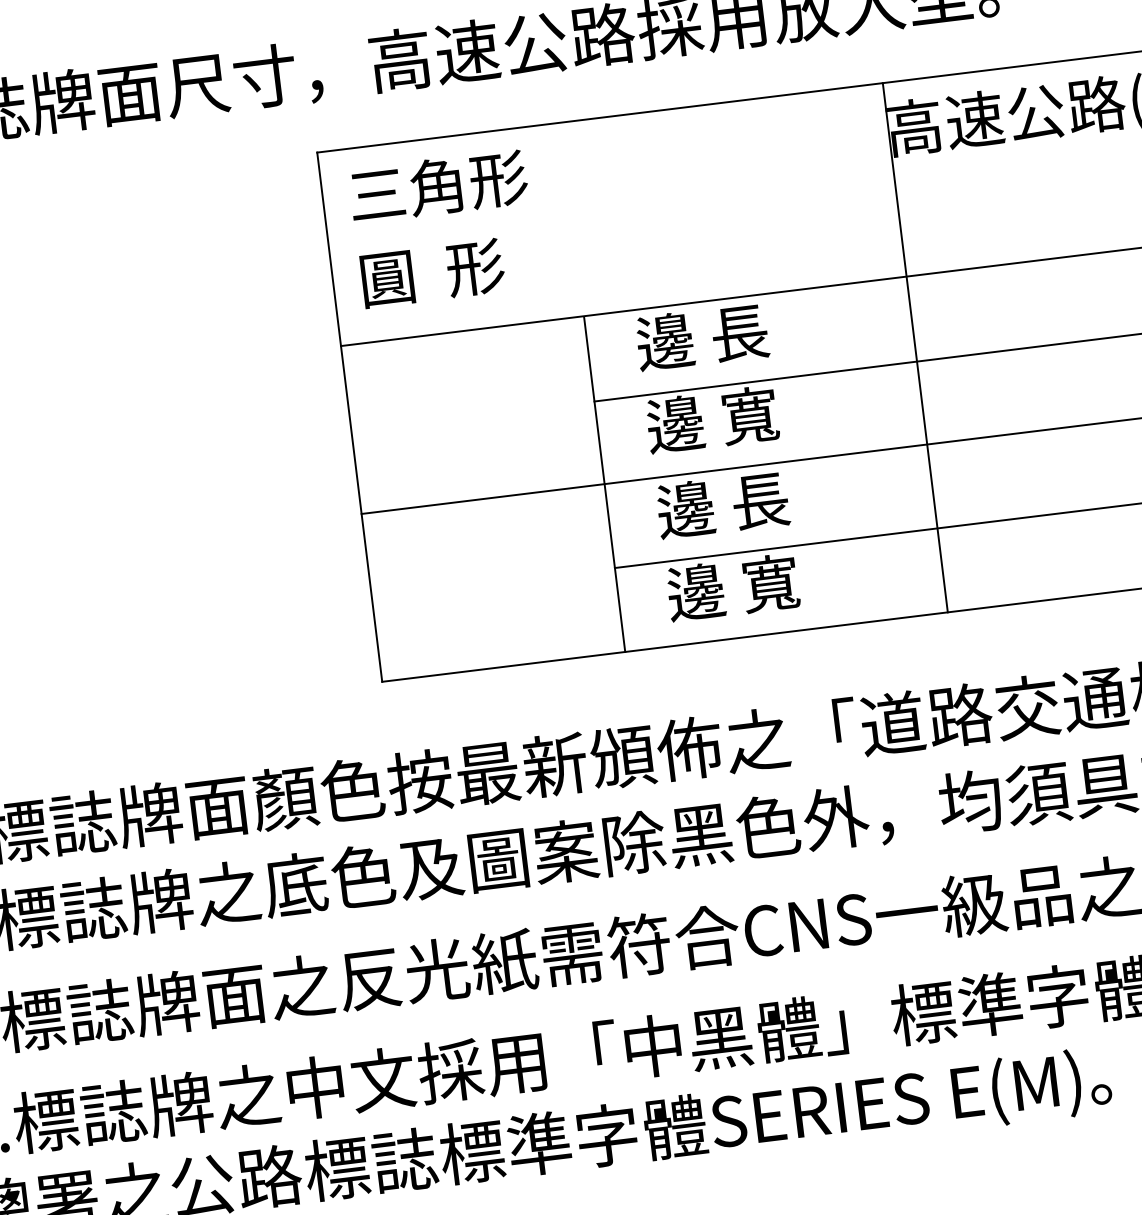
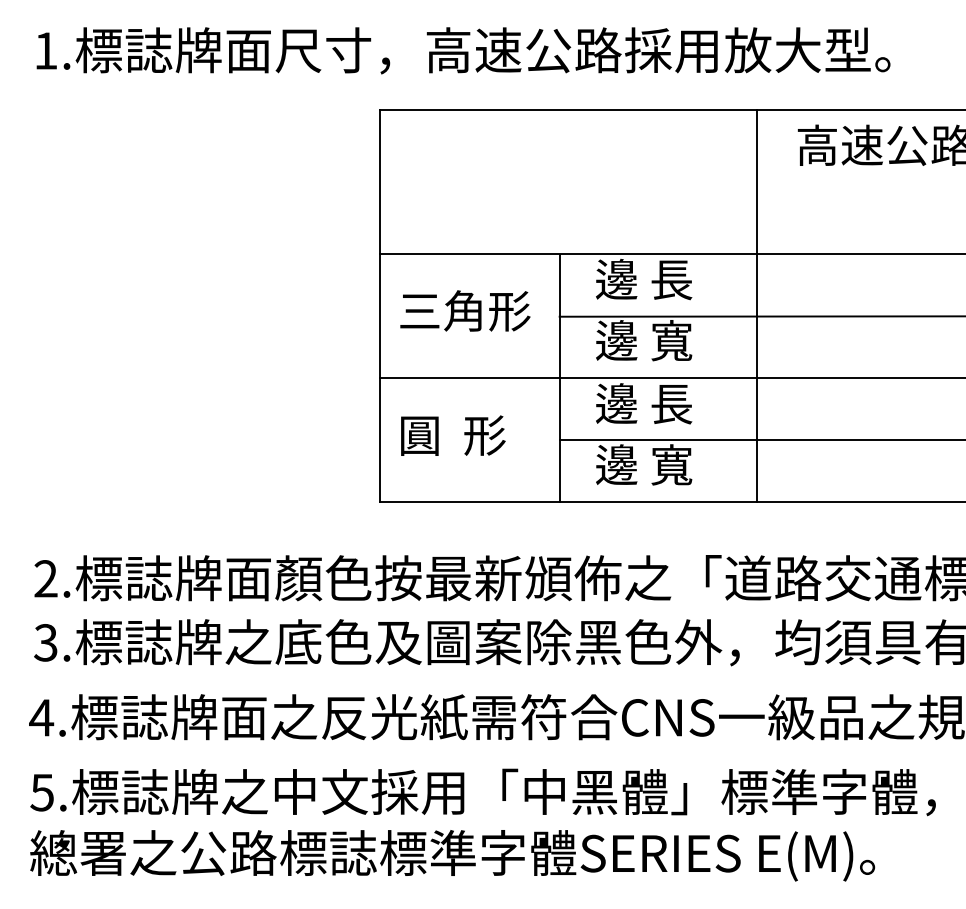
text: (438, 185) -> (465, 310), moved
text: (433, 272) -> (453, 435), moved
line: (915, 348) -> (757, 306), moved

